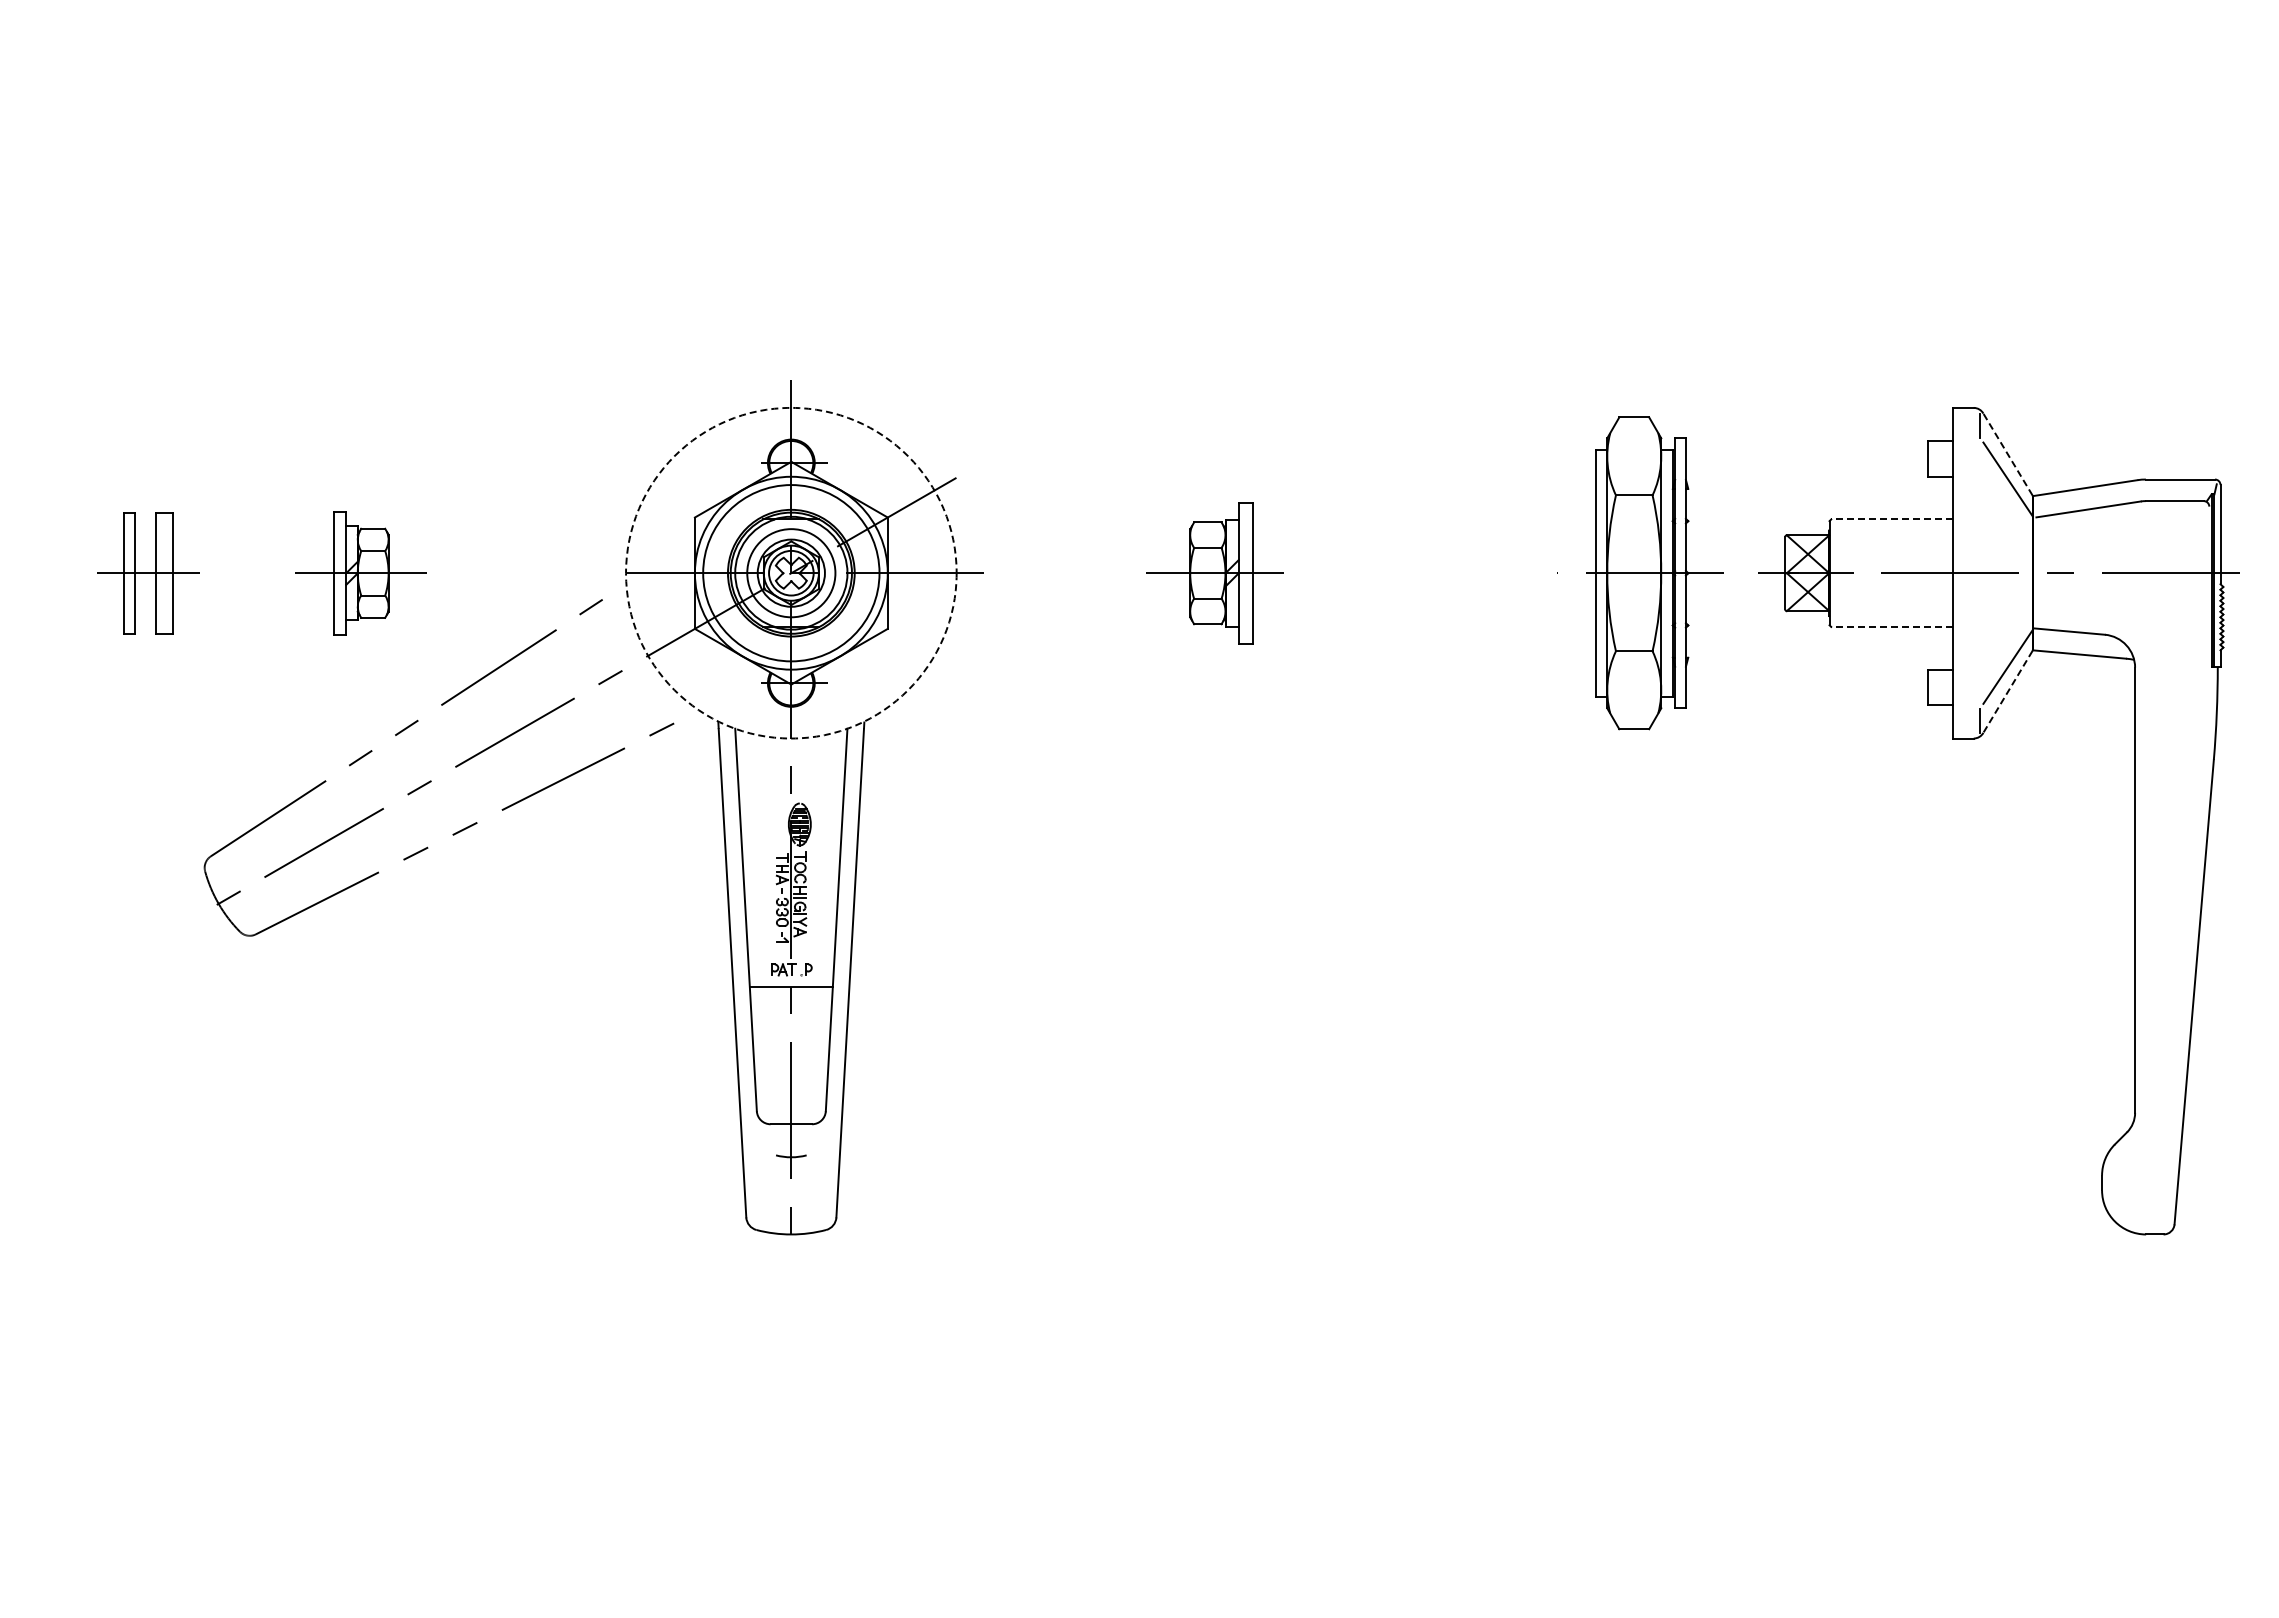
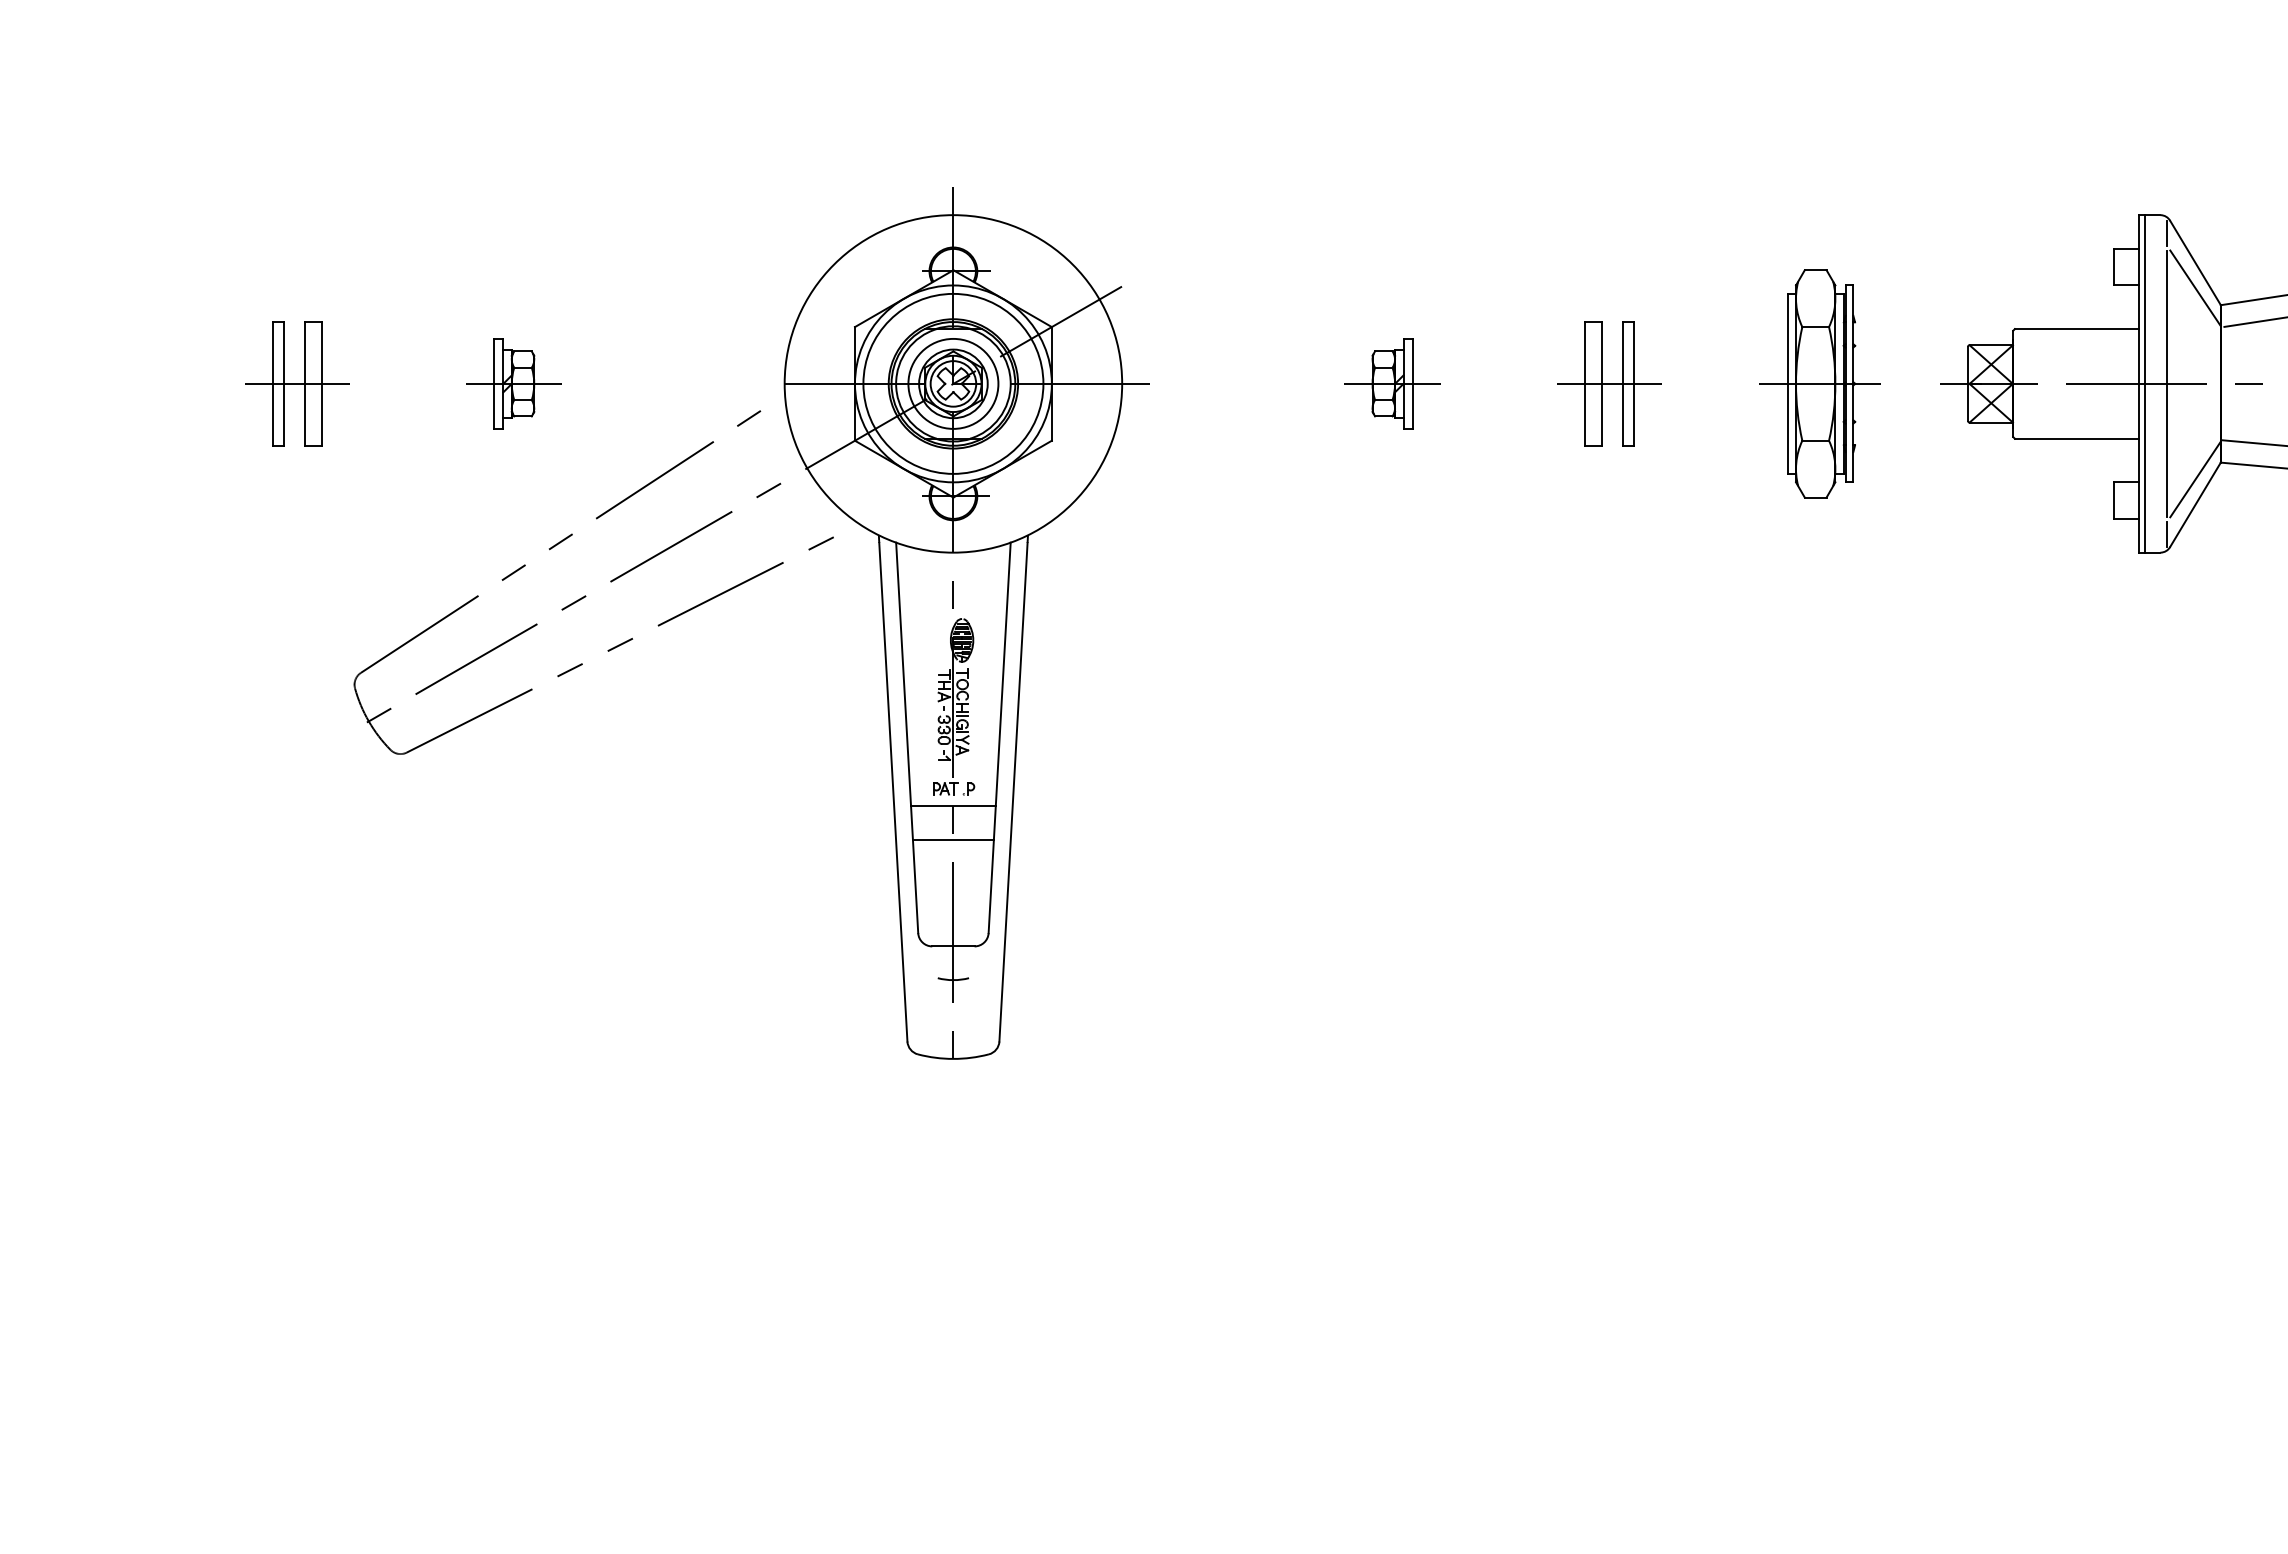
line: (2007, 454) -> (2194, 262), dashed -> solid
line: (1891, 519) -> (2076, 329), dashed -> solid
part: (360, 572) -> (513, 383), size x0.71
circle: (791, 572) -> (953, 383), dashed -> solid
part: (1221, 572) -> (1392, 383), size x0.62
part: (1640, 572) -> (1820, 383), size x0.71
line: (1958, 572) -> (2144, 383), added
line: (1980, 572) -> (2167, 383), added
part: (1434, 573) -> (1609, 384), added
line: (1891, 626) -> (2076, 438), dashed -> solid
line: (2008, 691) -> (2195, 504), dashed -> solid
line: (791, 1019) -> (953, 839), added

